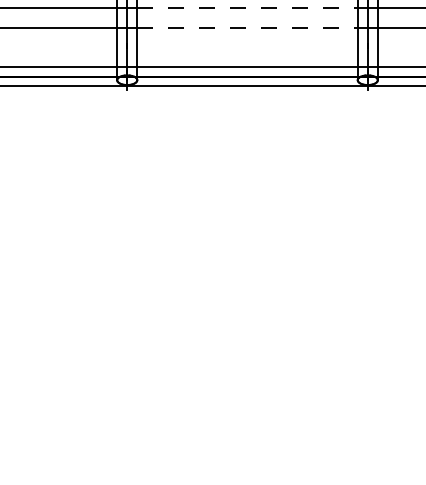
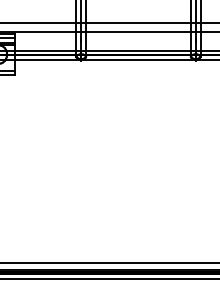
line: (247, 8) -> (138, 22), dashed -> solid
line: (247, 27) -> (138, 31), dashed -> solid

